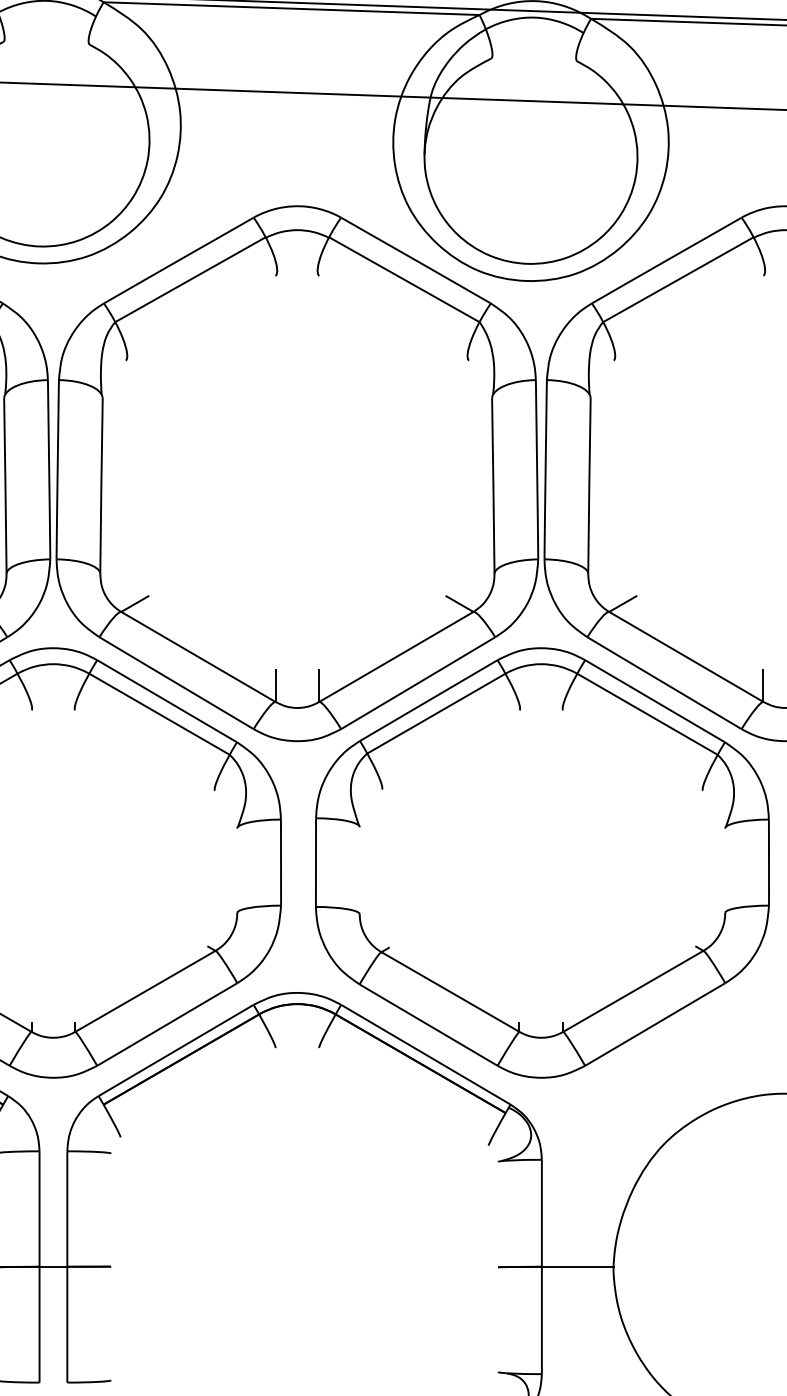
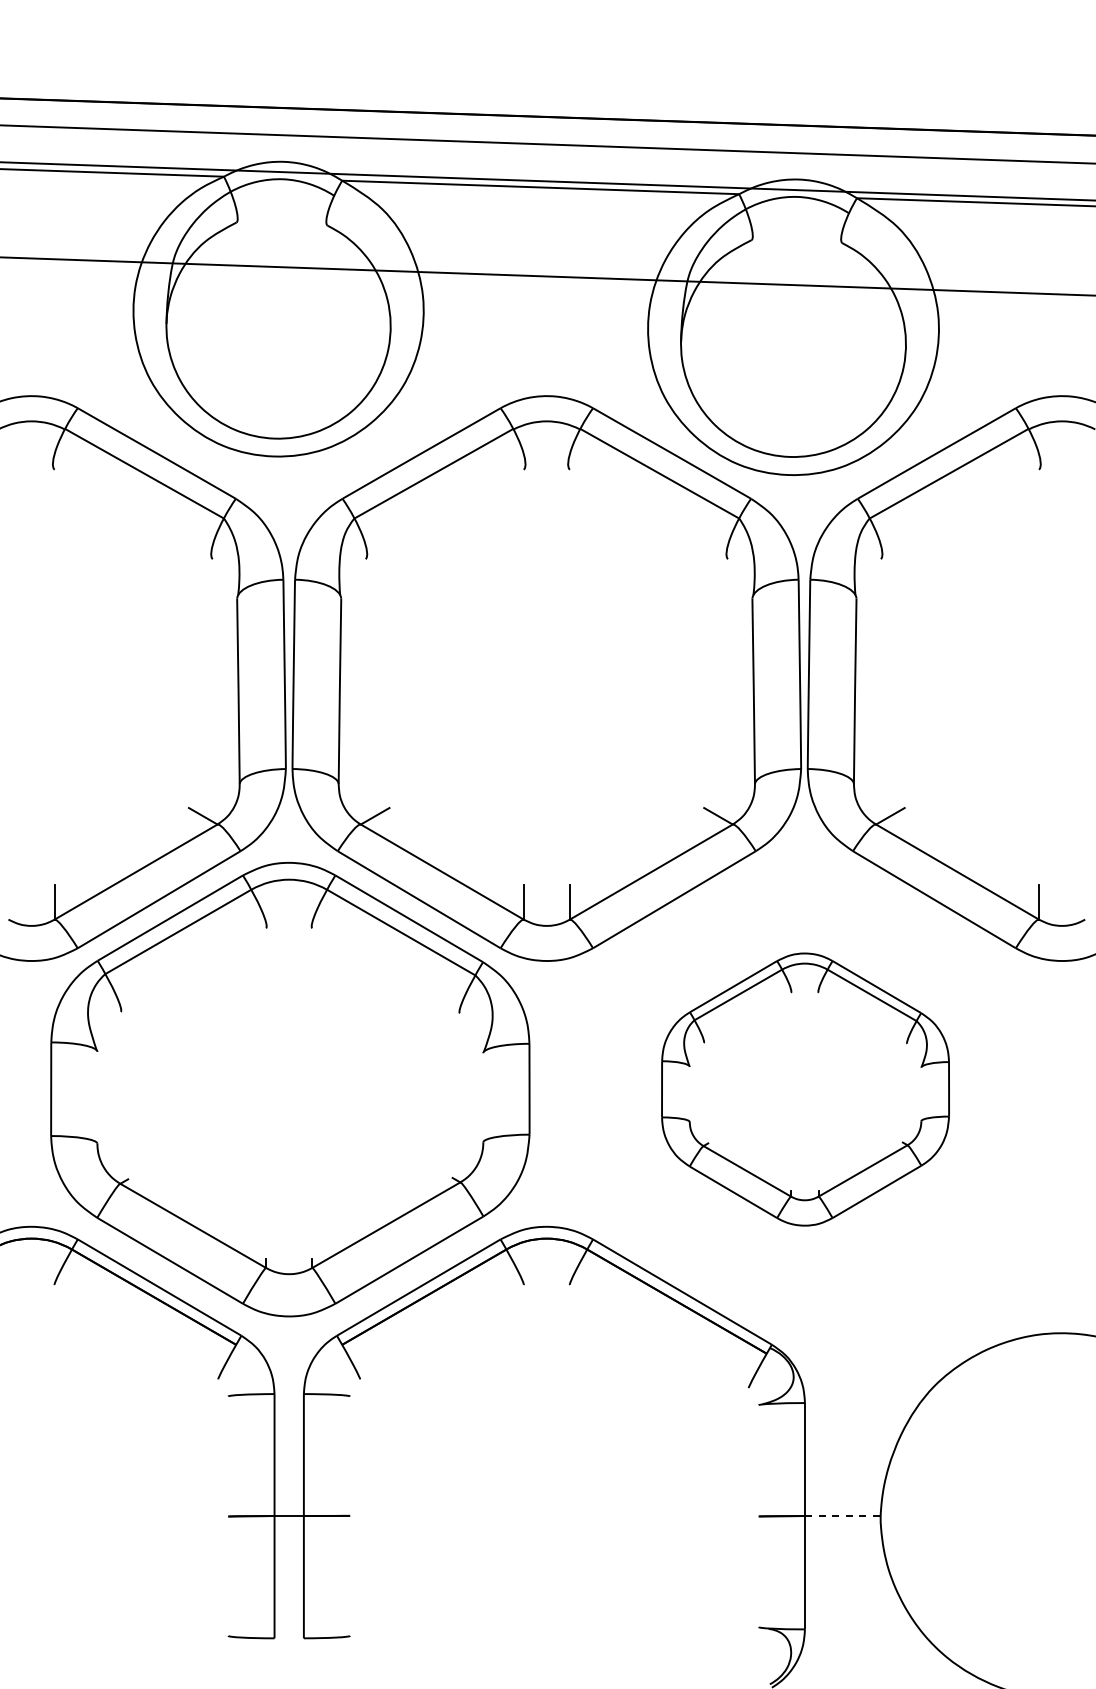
part: (542, 862) -> (805, 1089), size x0.6
line: (577, 1267) -> (842, 1516), solid -> dashed

